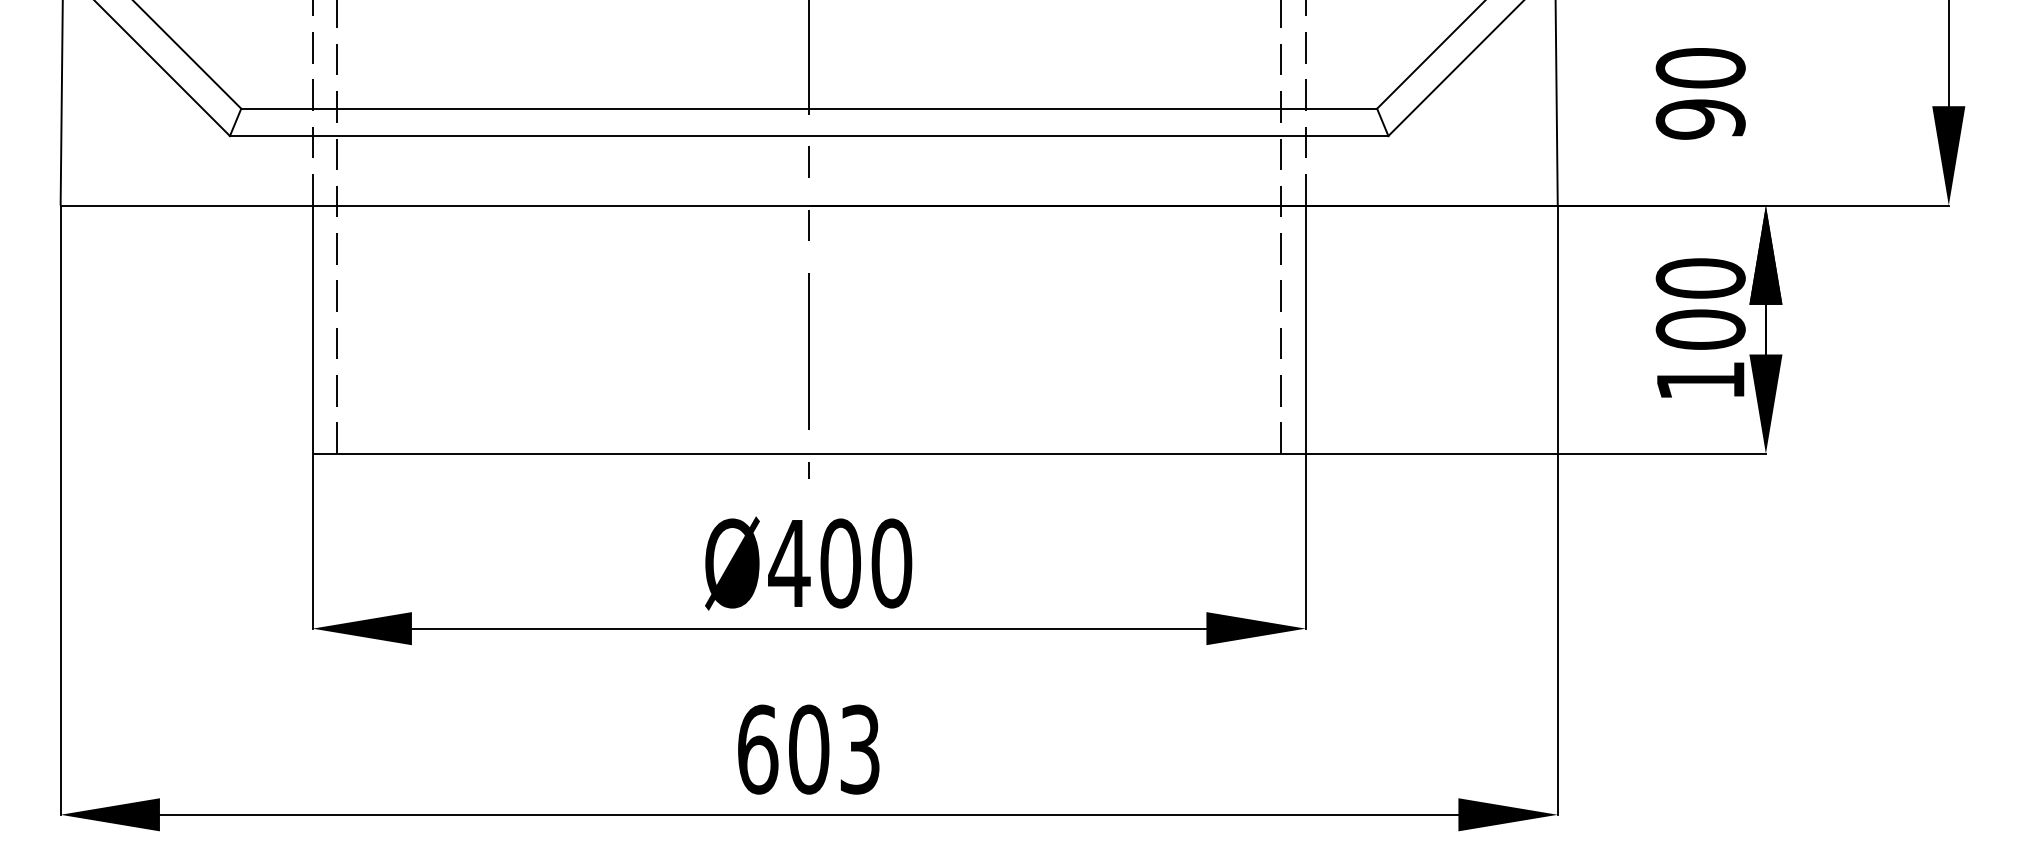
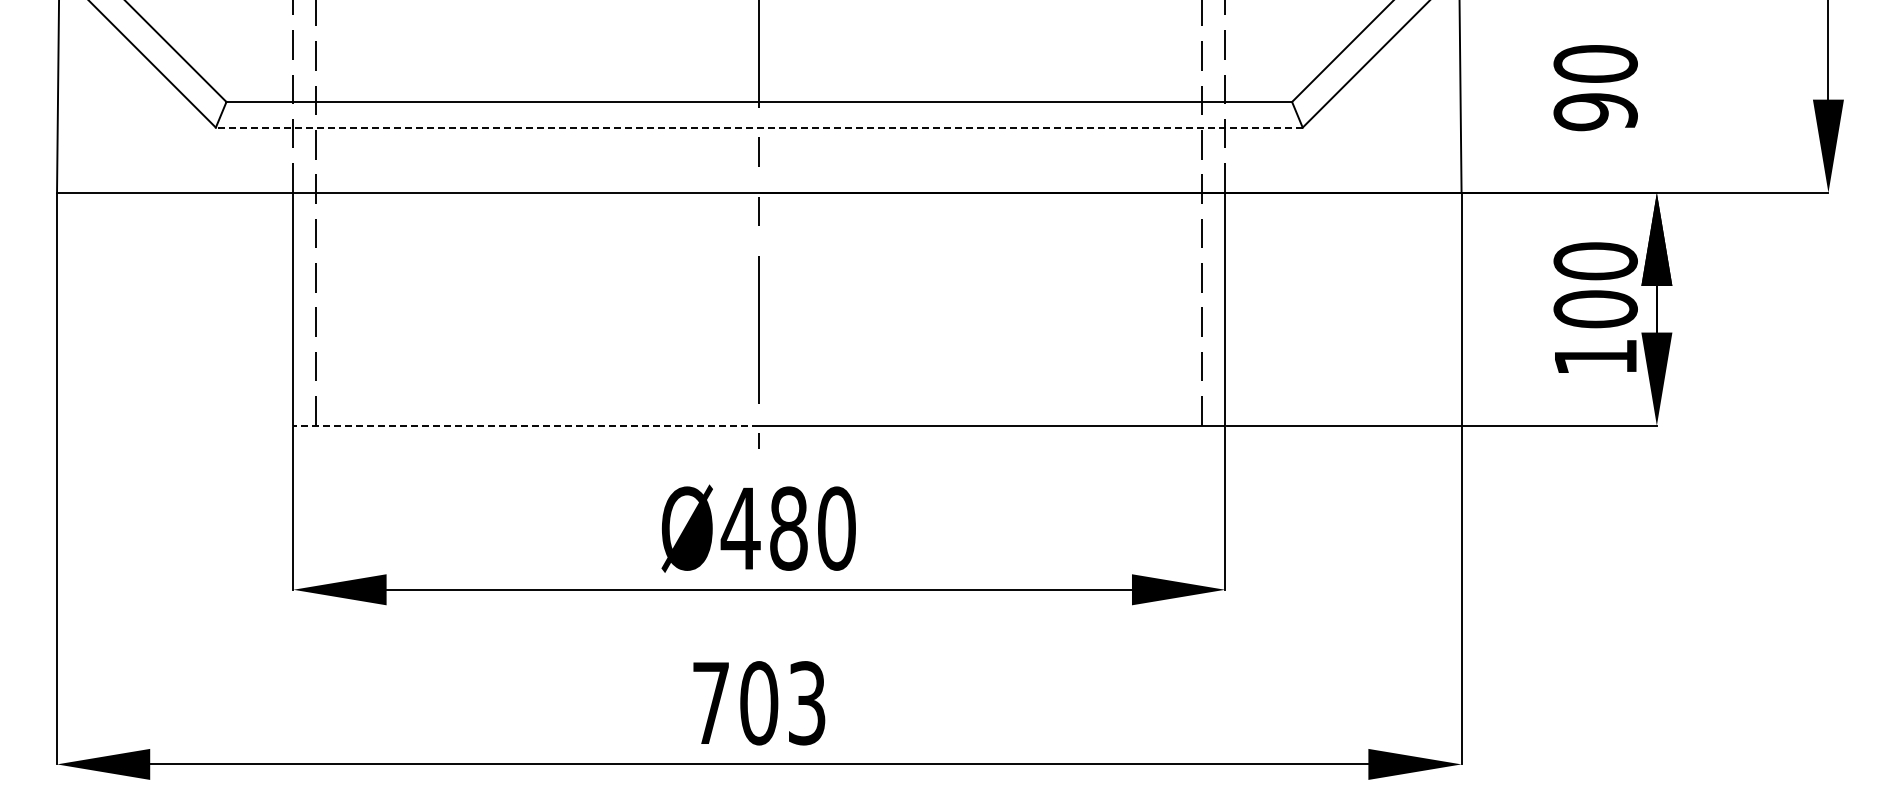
line: (808, 135) -> (758, 127), solid -> dashed
line: (561, 453) -> (526, 425), solid -> dashed
text: (840, 563) -> (788, 528), Ø400 -> Ø480
text: (758, 749) -> (711, 703), 603 -> 703

